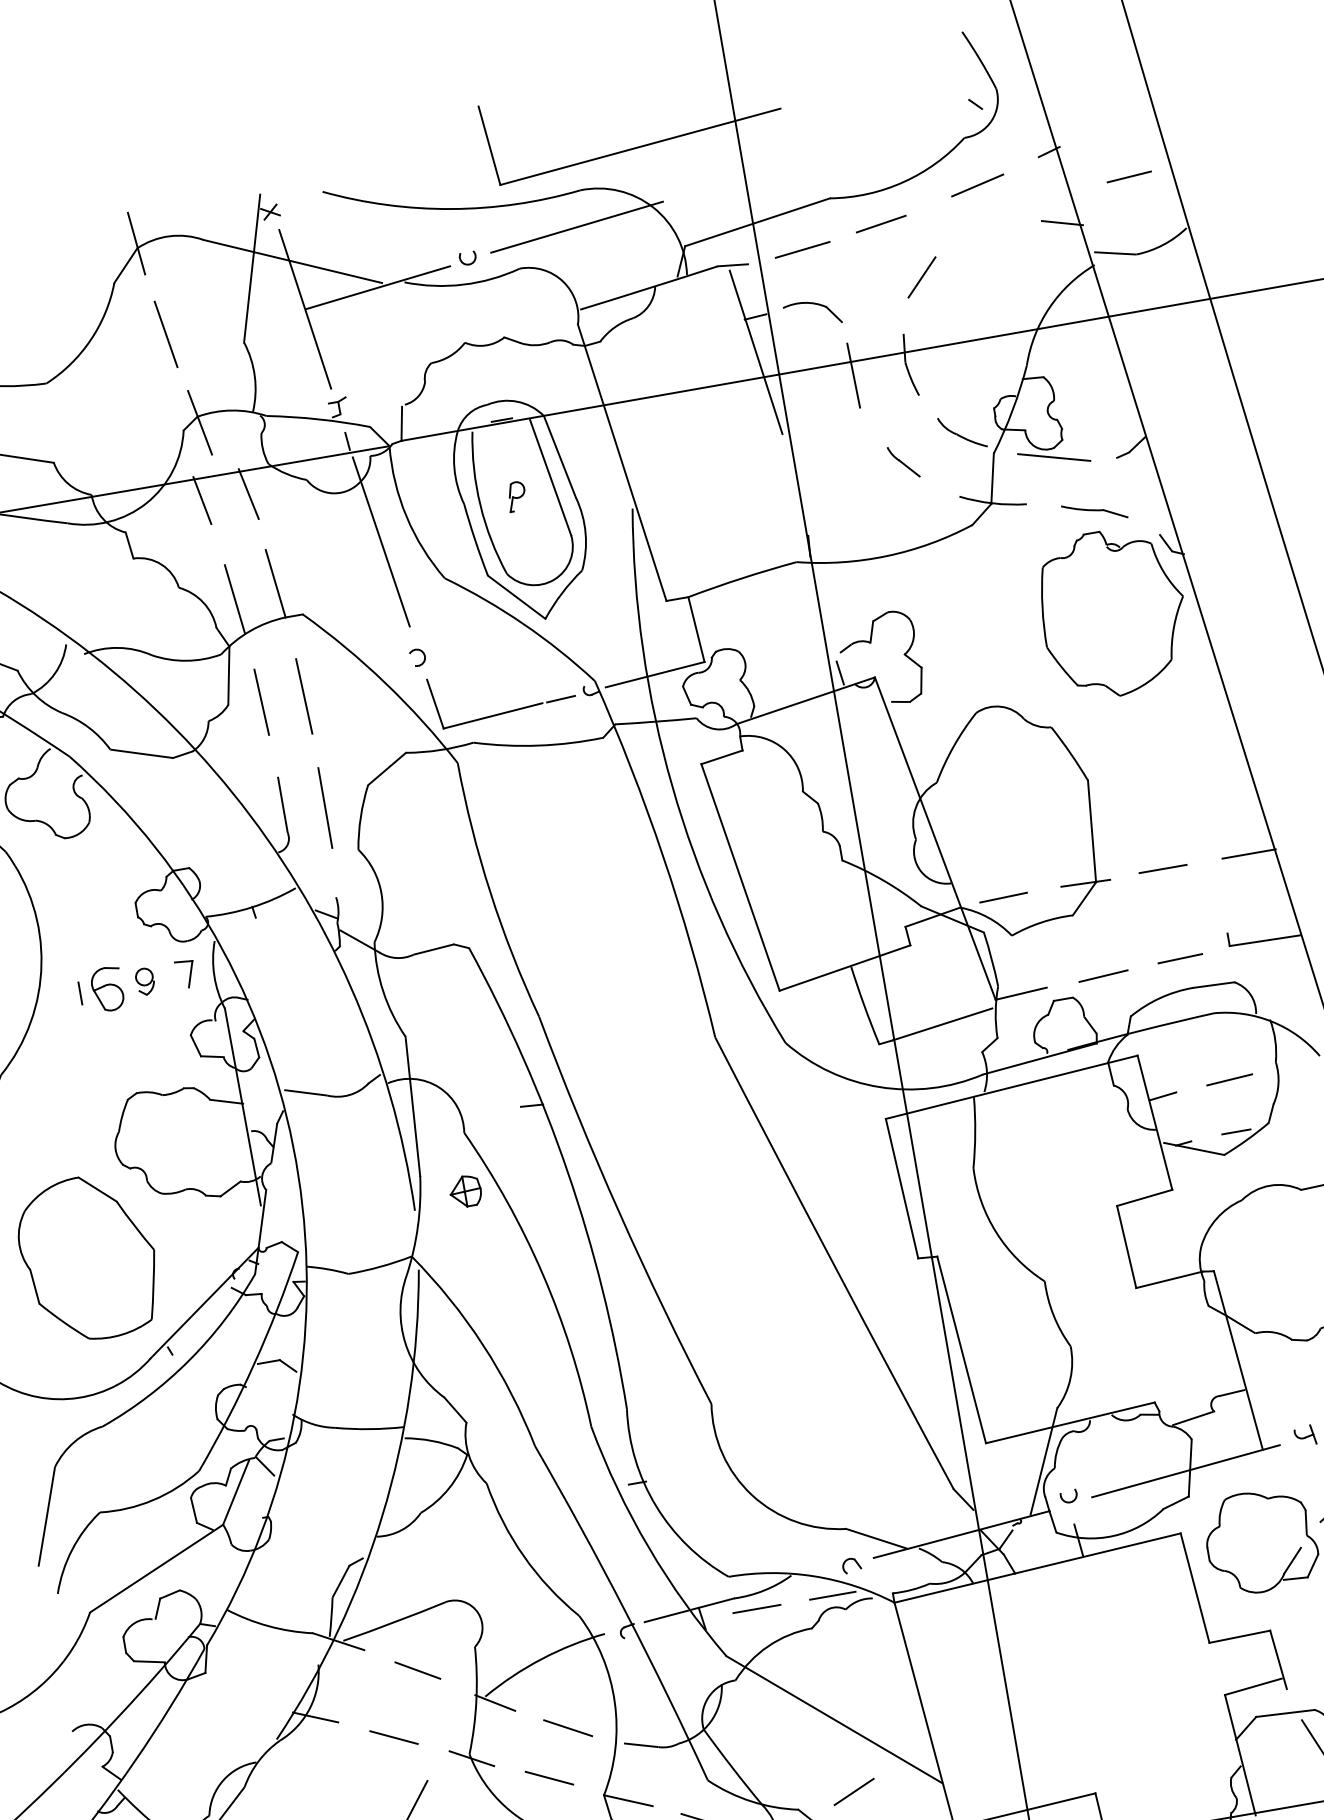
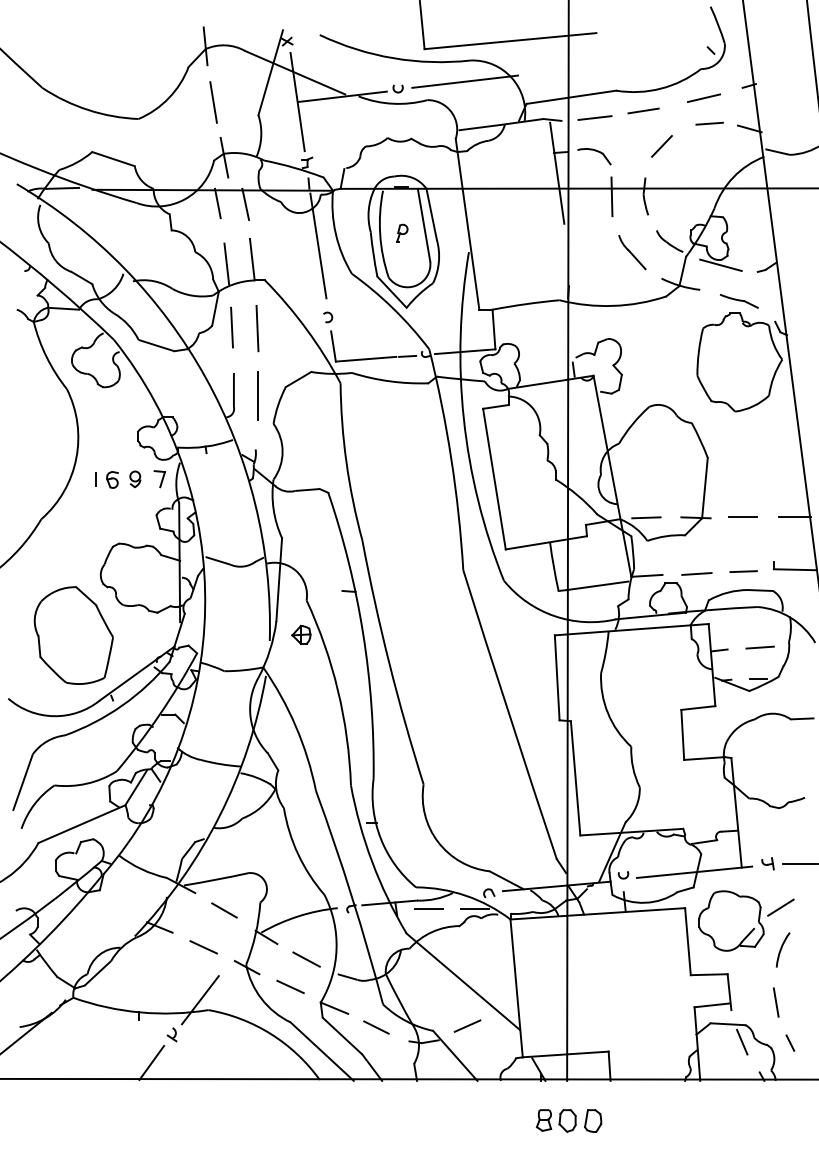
line: (1128, 176) -> (709, 123), moved
part: (903, 461) -> (632, 252), size x1.67
part: (107, 988) -> (112, 479), size x0.62

